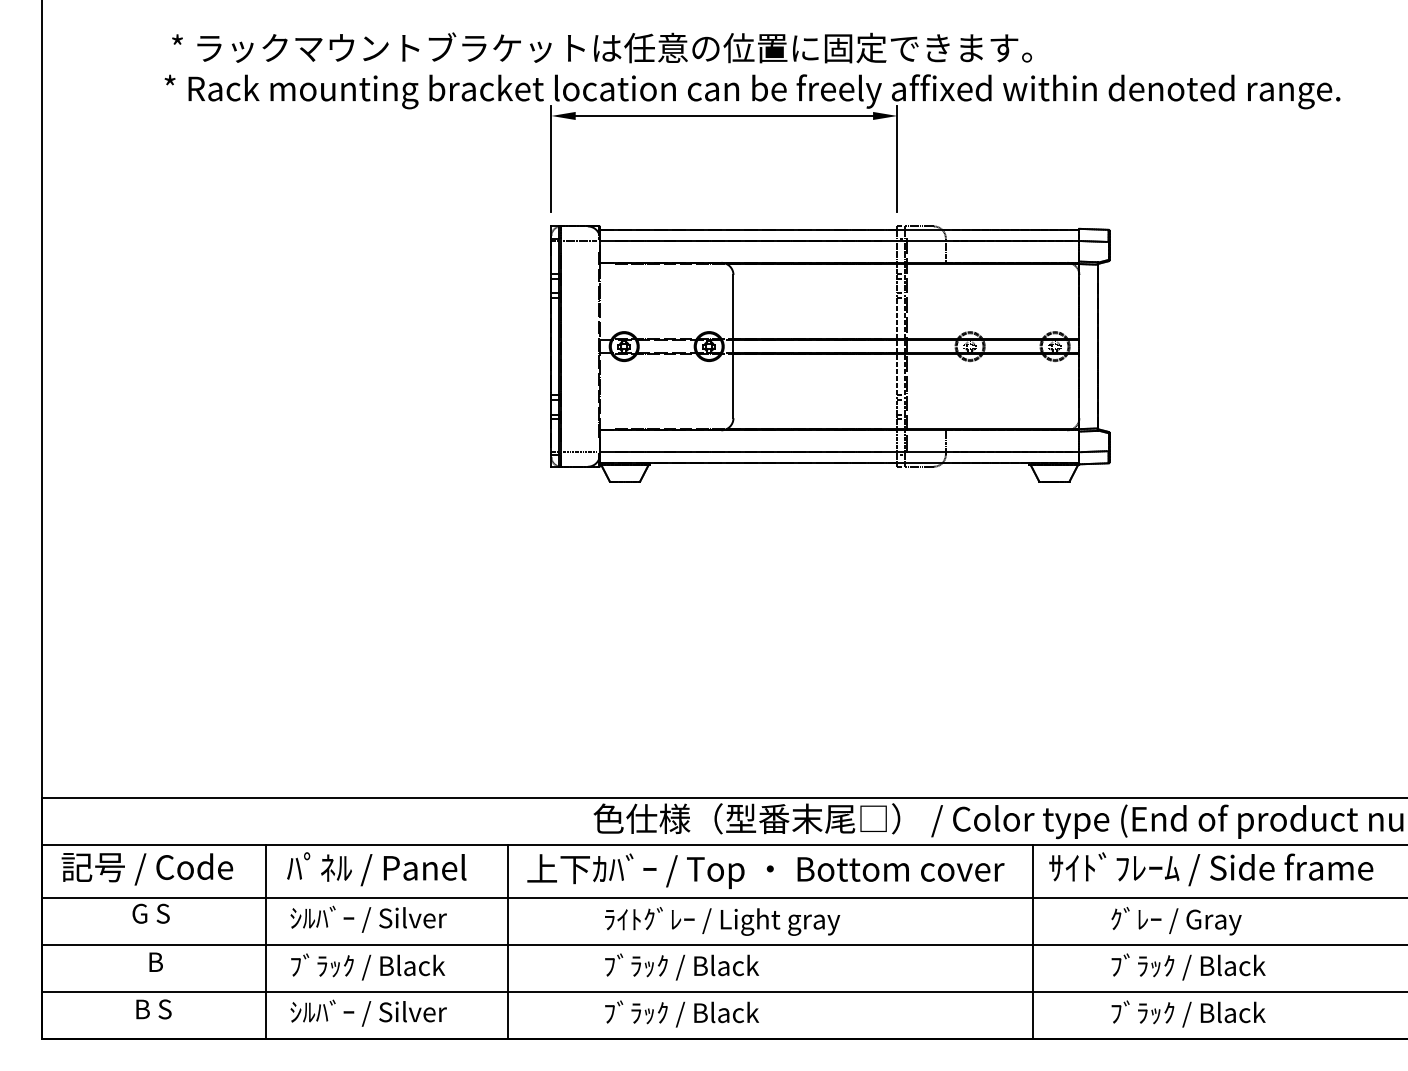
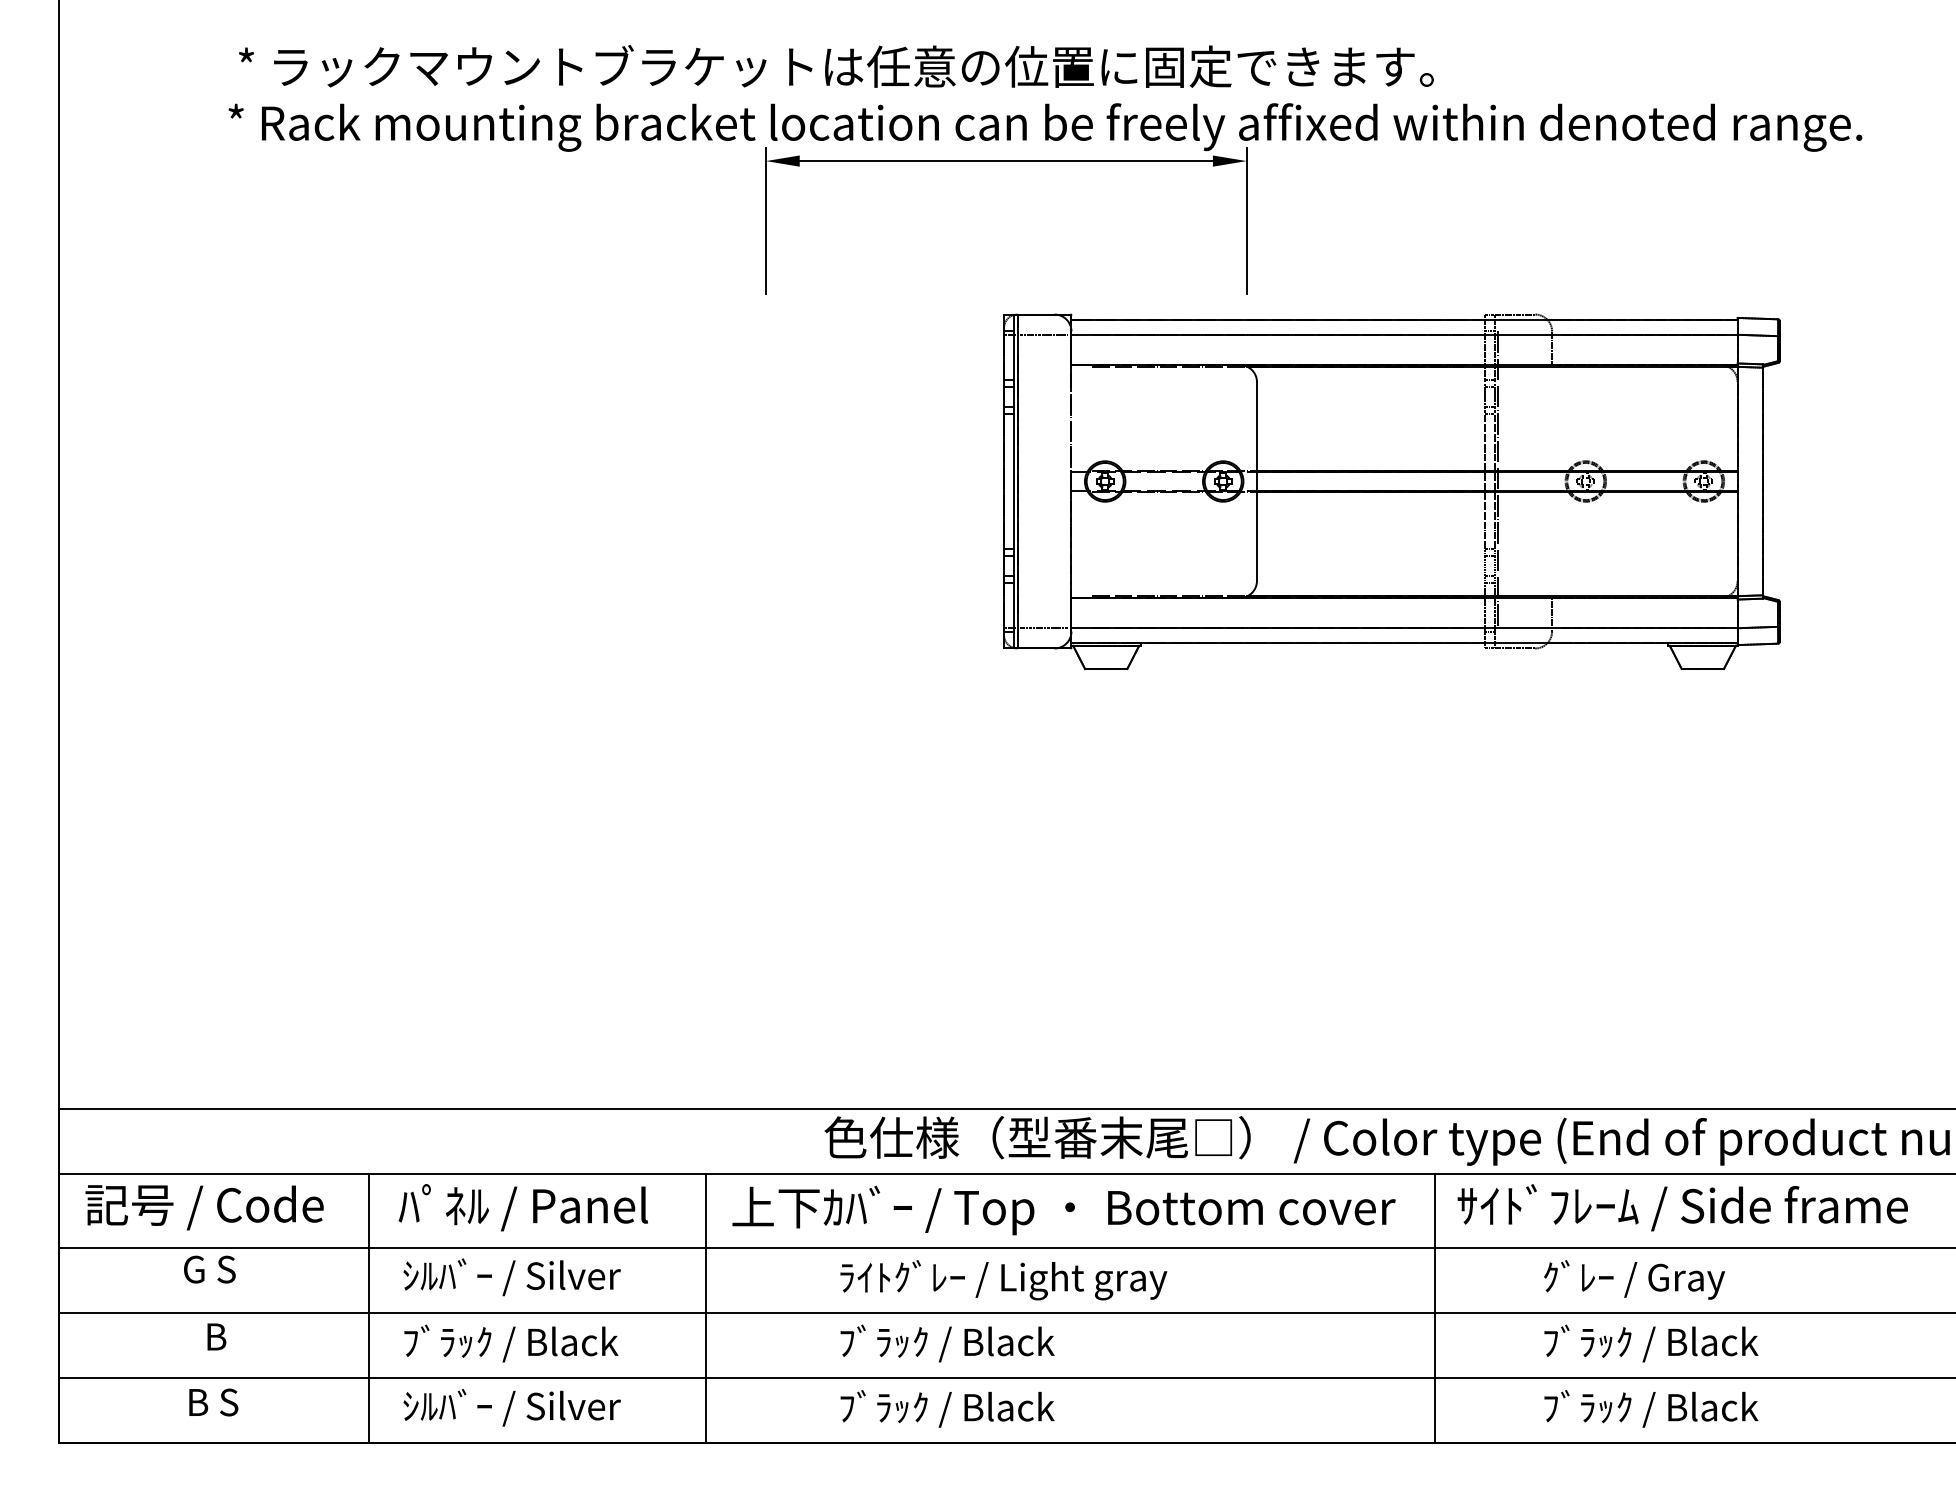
part: (830, 353) -> (1391, 491), moved

